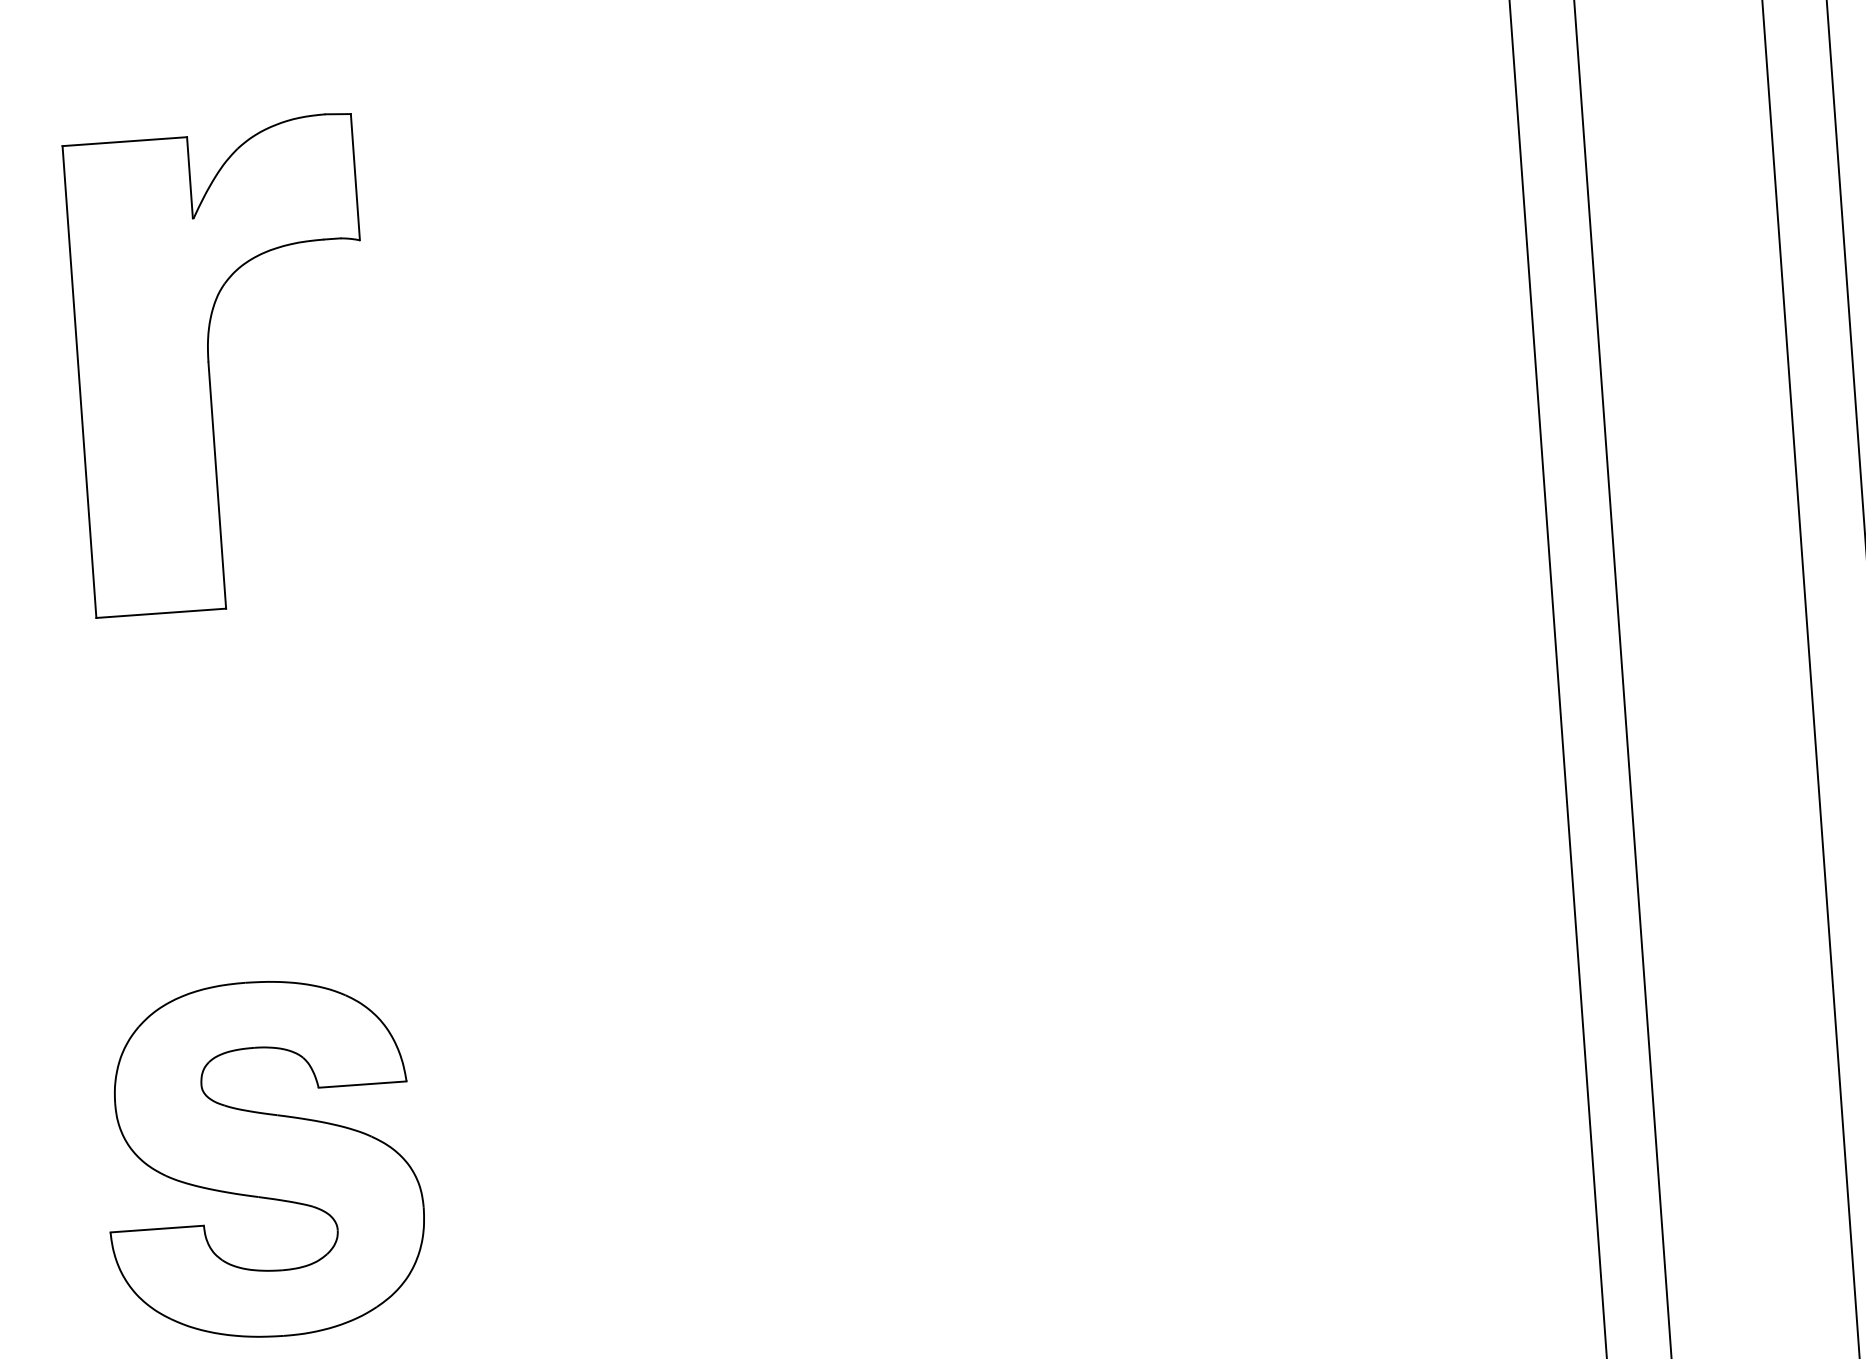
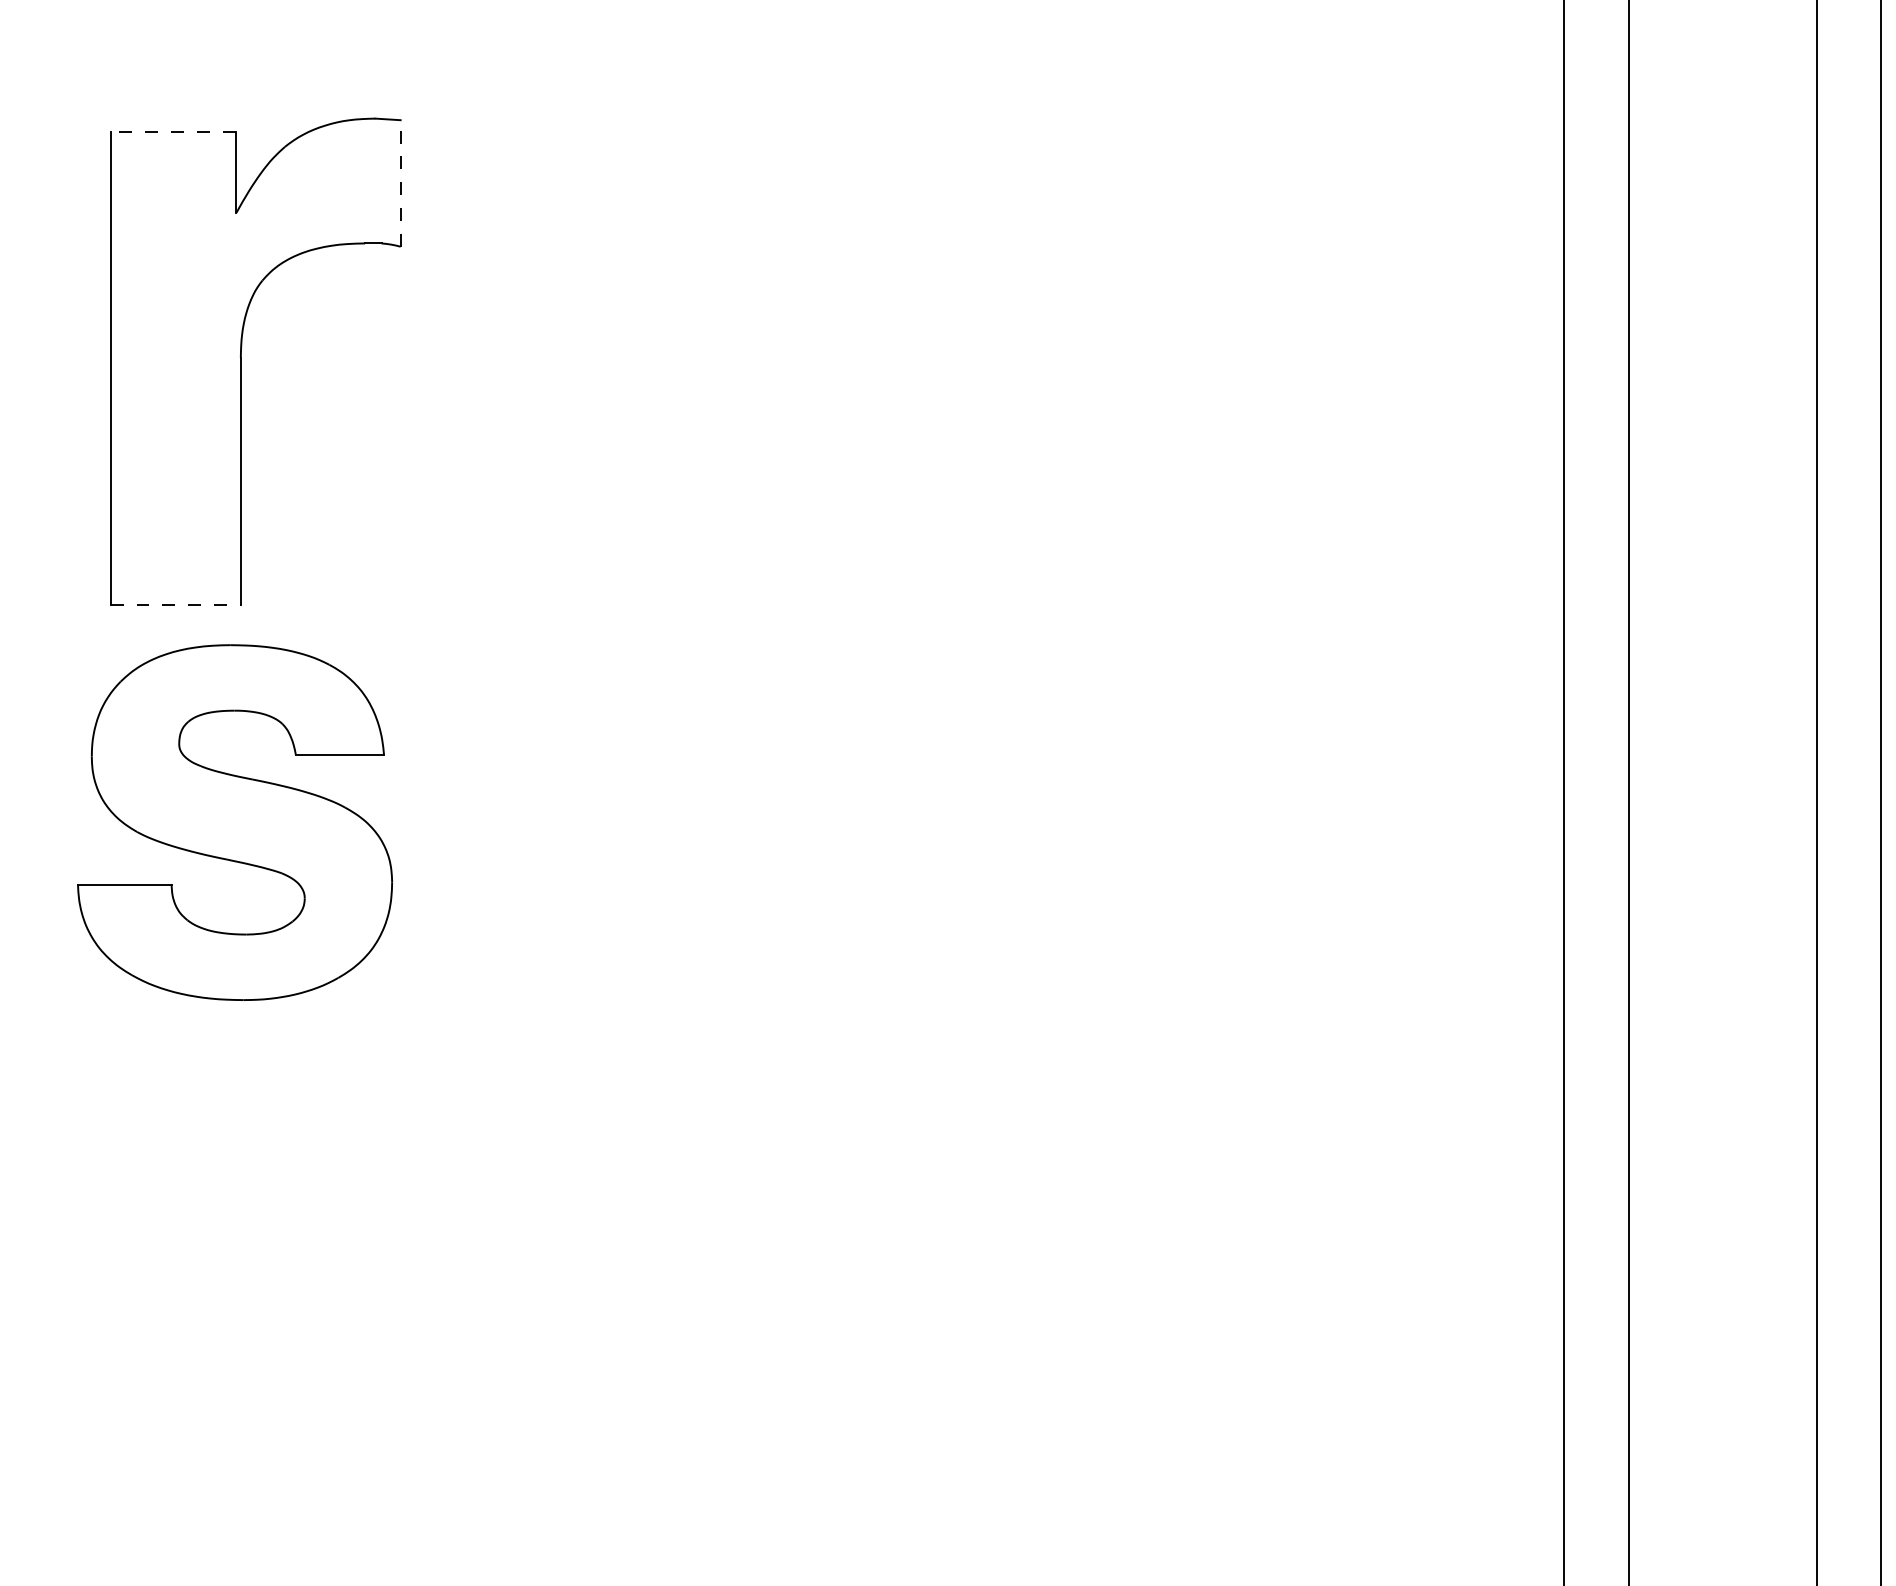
line: (124, 141) -> (172, 131), solid -> dashed
line: (355, 176) -> (400, 182), solid -> dashed
line: (161, 613) -> (176, 604), solid -> dashed
part: (262, 1159) -> (234, 822), moved

